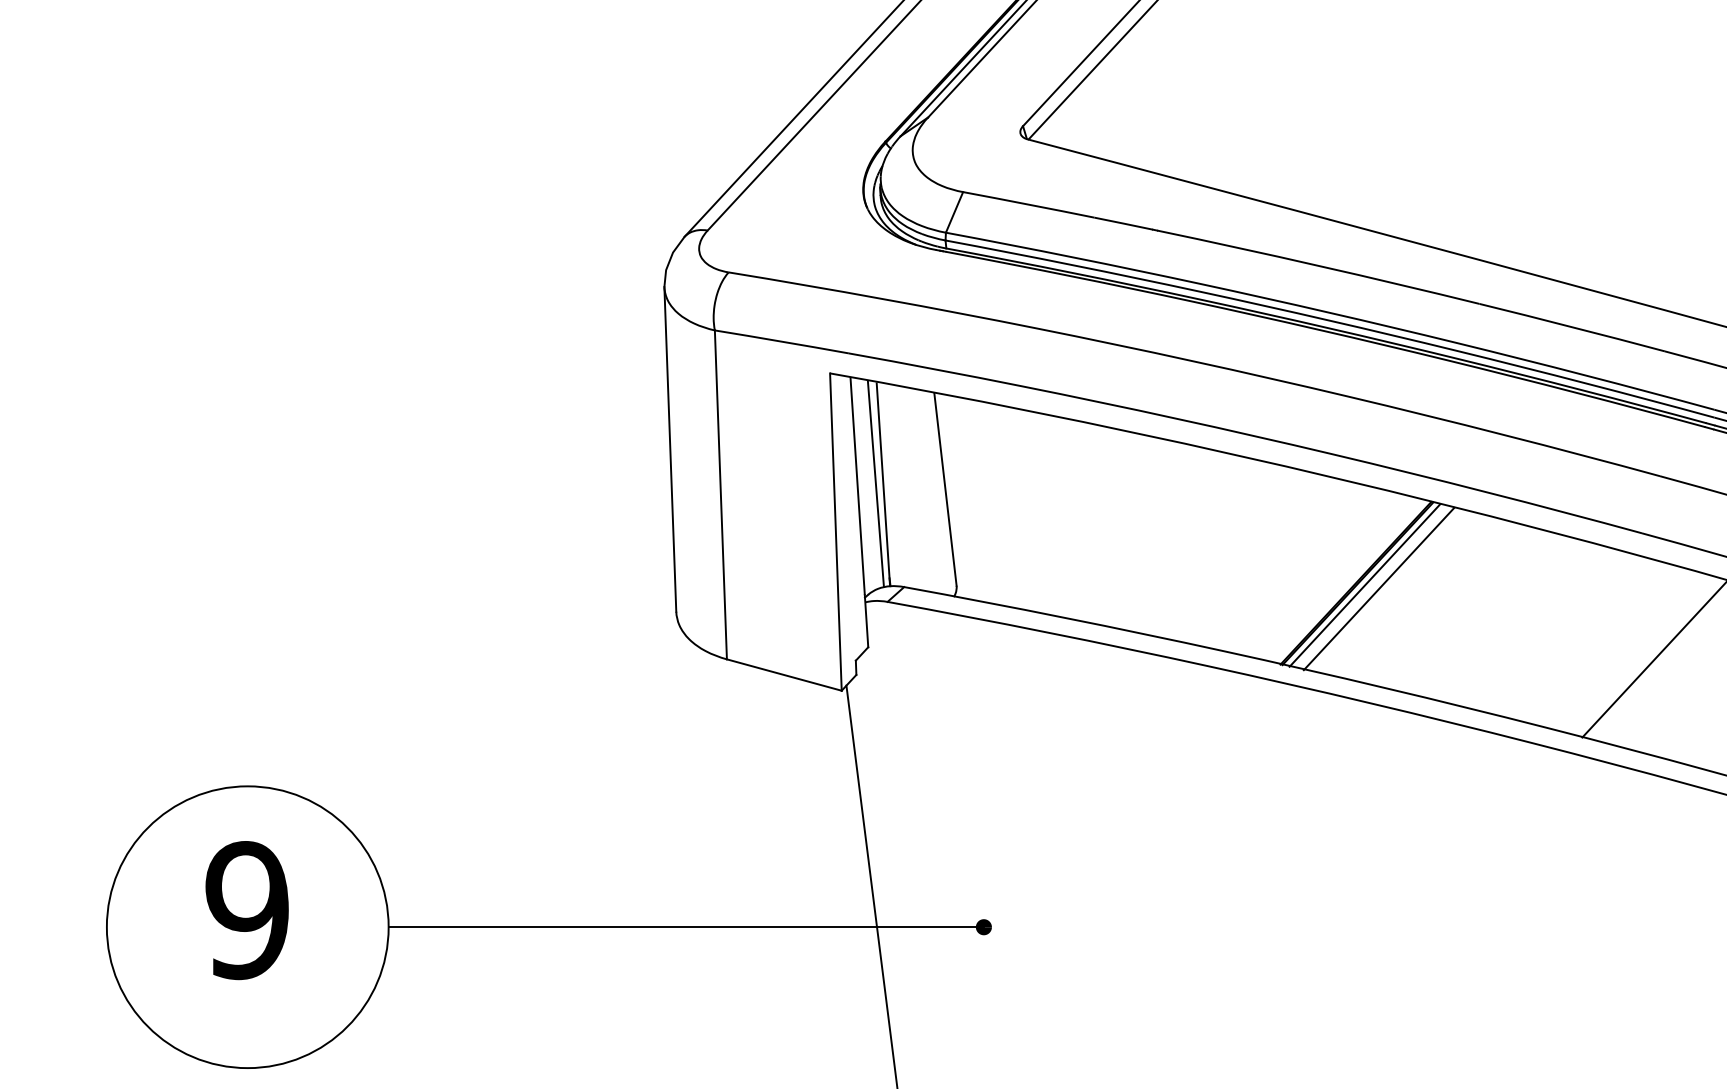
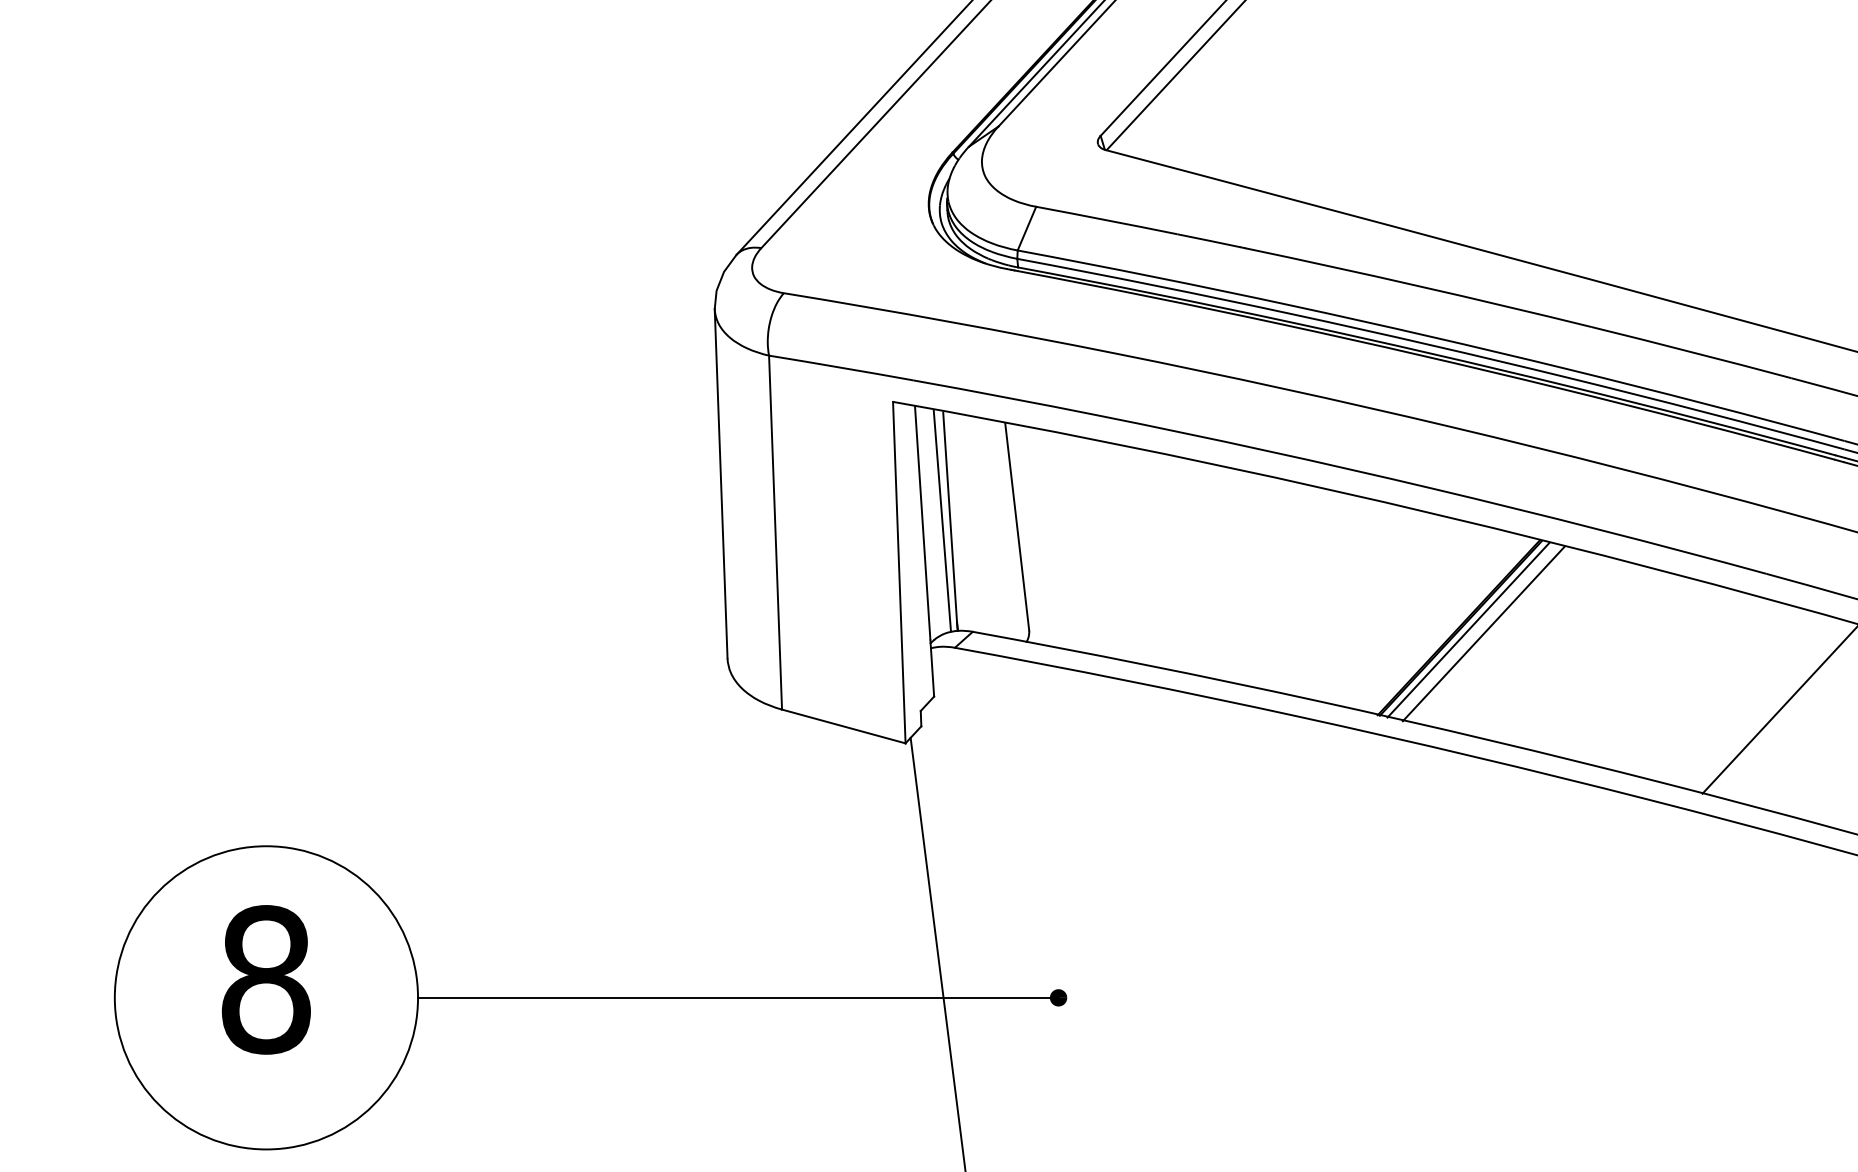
text: (246, 910) -> (265, 979), 9 -> 8

